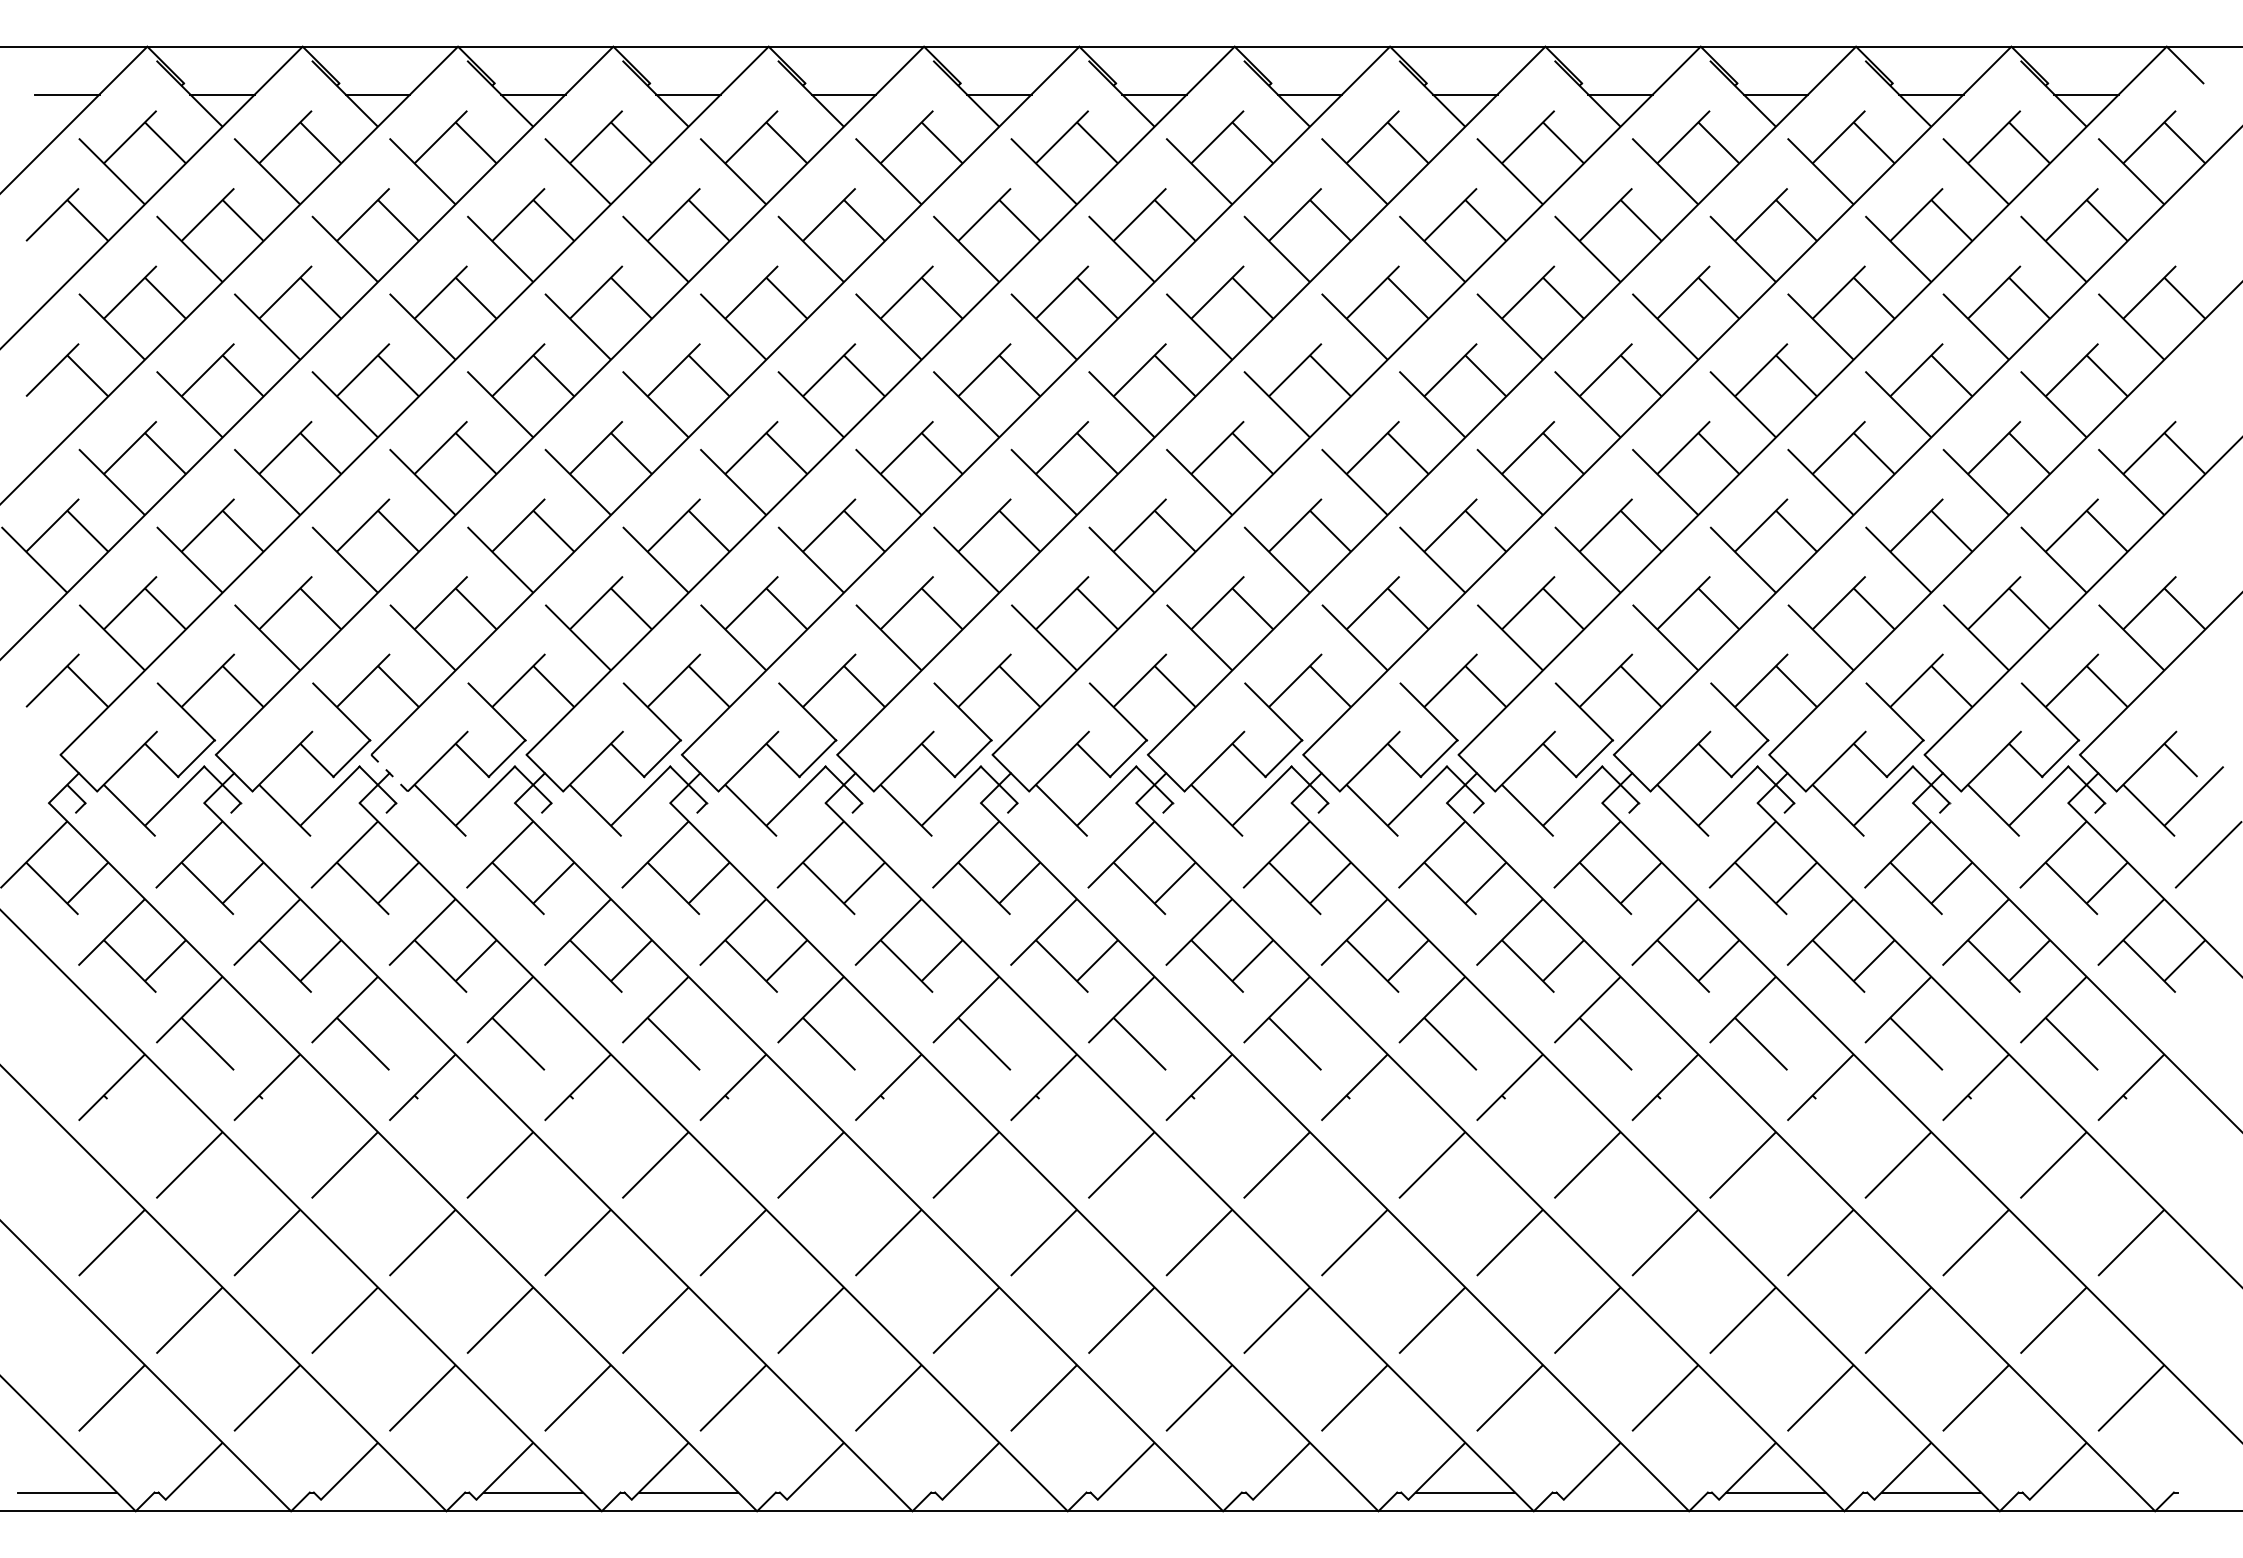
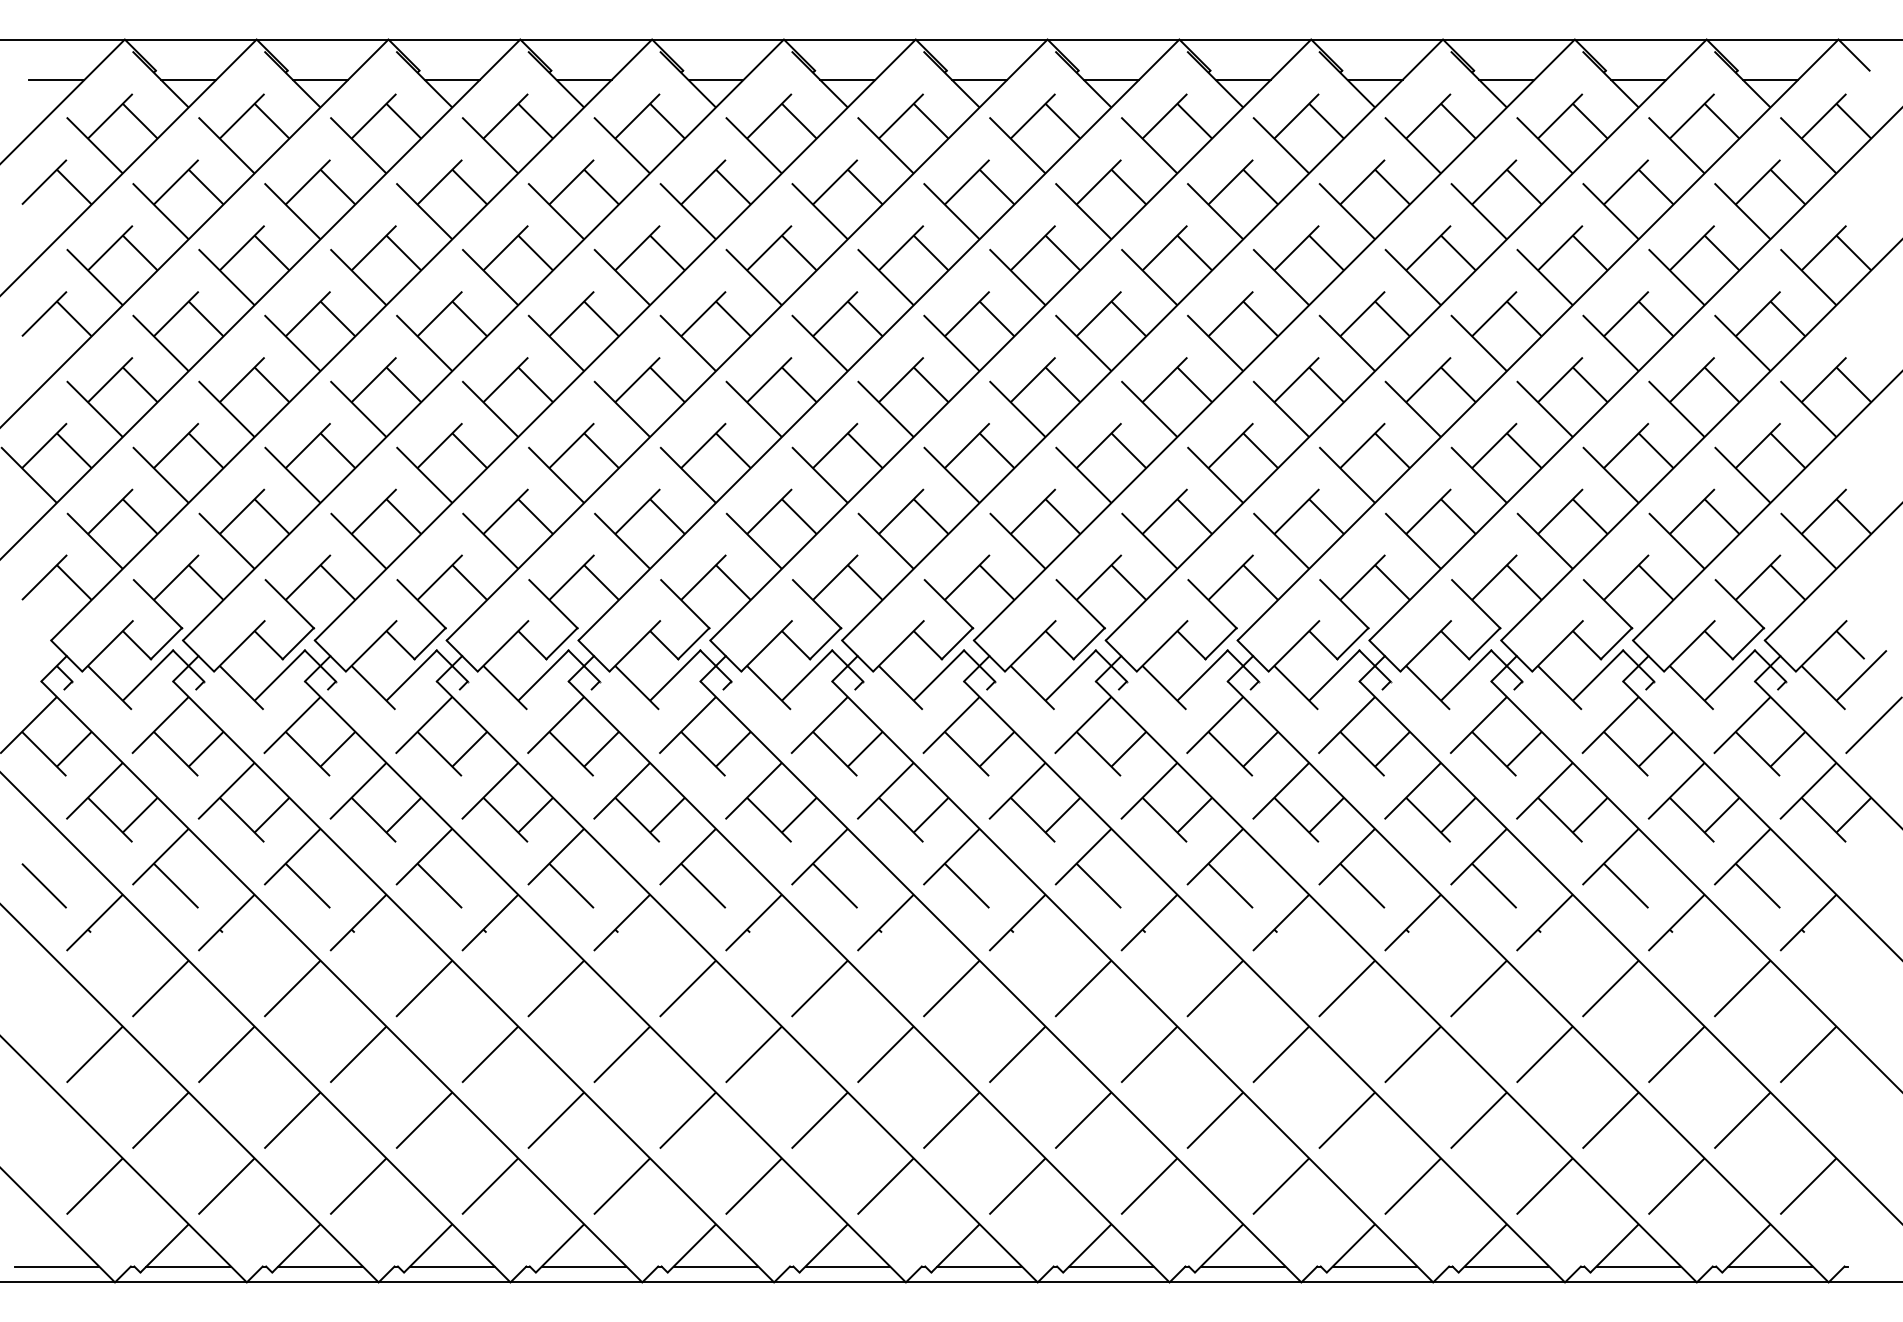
line: (389, 773) -> (330, 656), dashed -> solid
line: (52, 1043) -> (44, 885), added
line: (222, 1492) -> (188, 1266), added
line: (377, 1492) -> (320, 1266), added
line: (843, 1492) -> (715, 1266), added
line: (999, 1492) -> (847, 1266), added
line: (1154, 1492) -> (979, 1266), added
line: (1309, 1492) -> (1111, 1266), added
line: (1620, 1492) -> (1374, 1266), added
line: (2086, 1492) -> (1770, 1266), added

